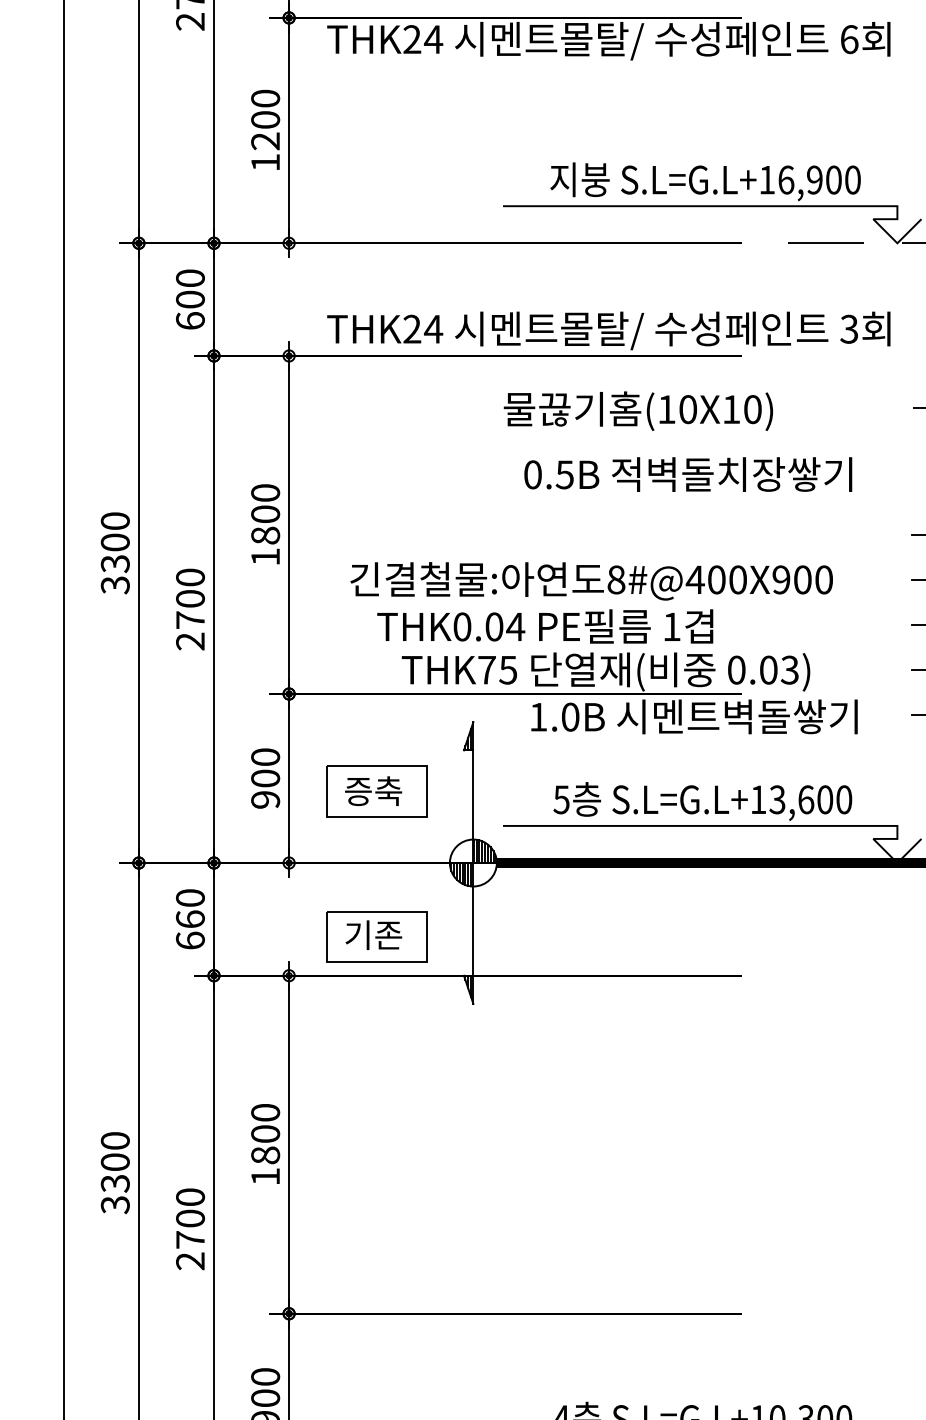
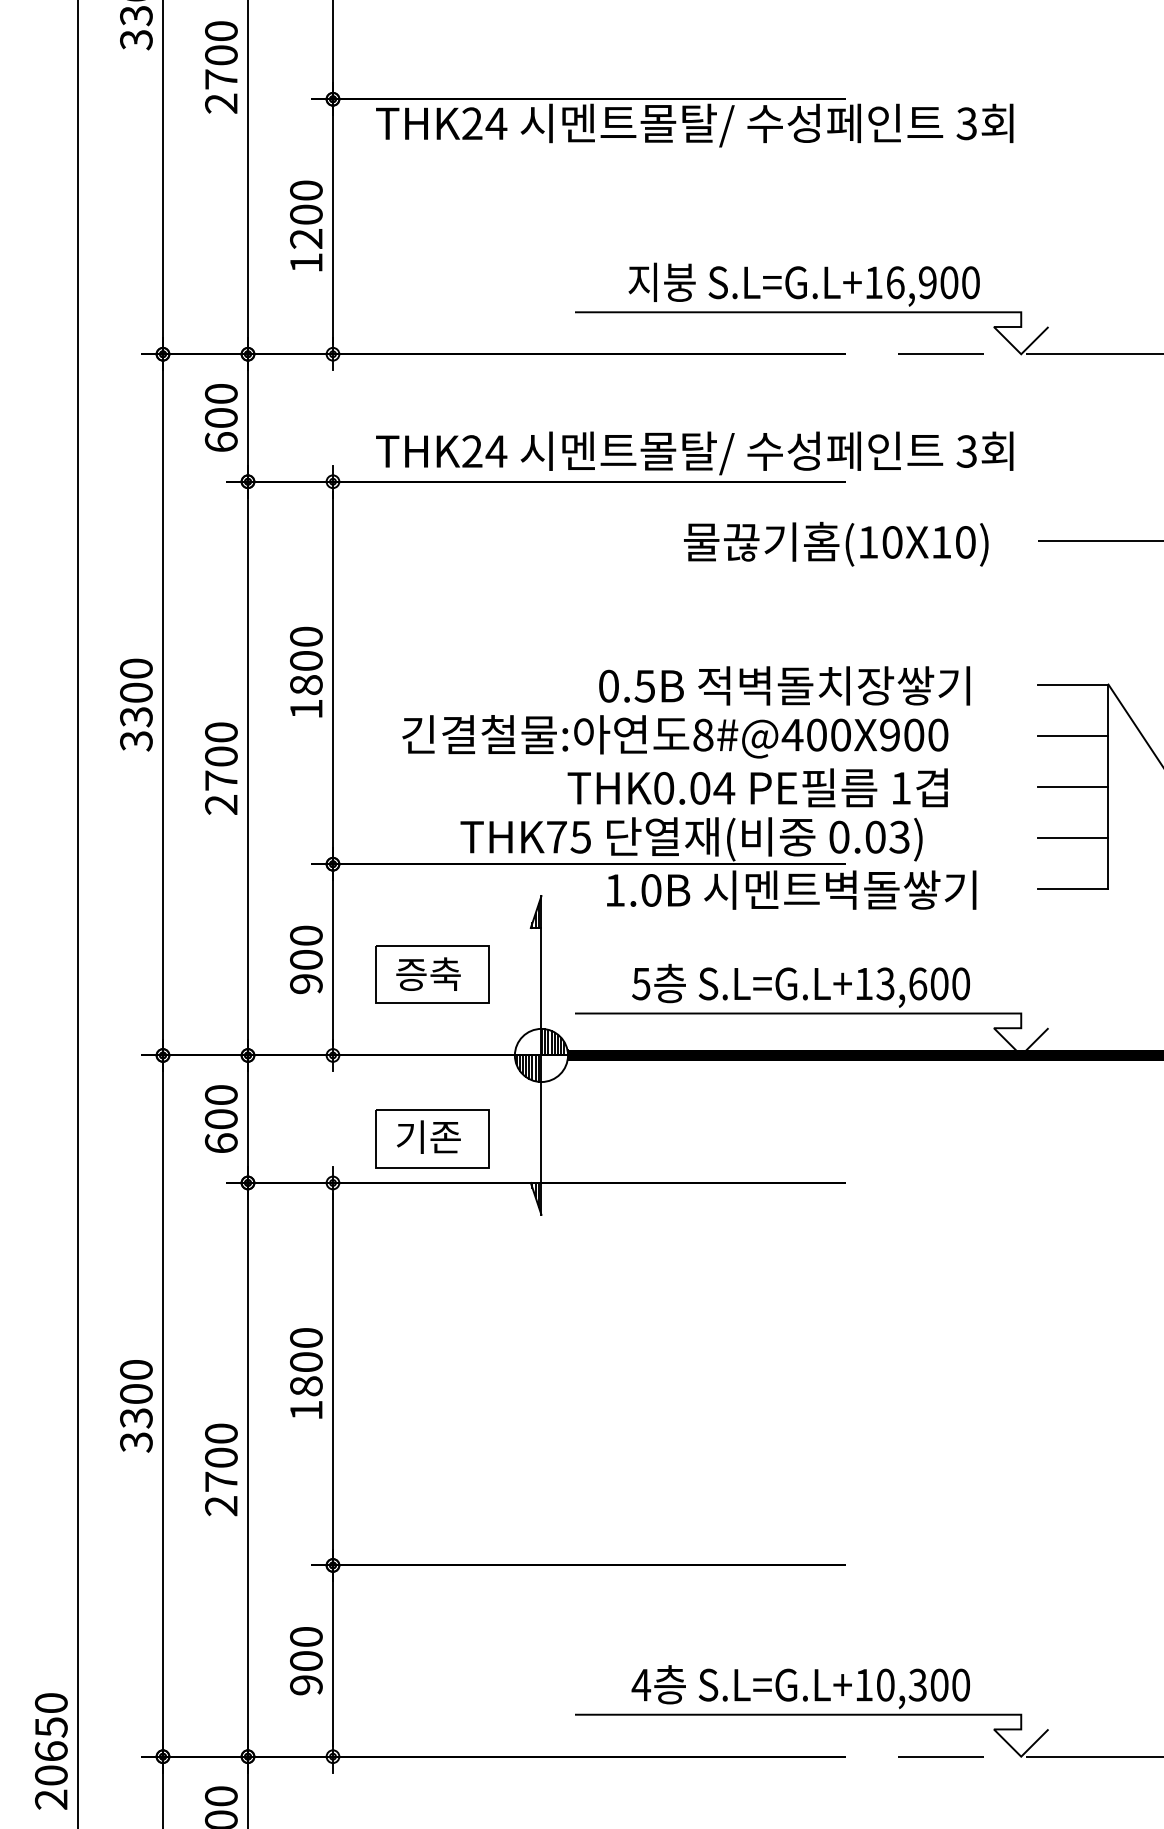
text: (849, 39) -> (966, 123), 6 -> 3
text: (638, 410) -> (836, 543), moved
text: (688, 474) -> (784, 685), moved
text: (544, 626) -> (757, 787), moved
text: (189, 919) -> (220, 1119), 660 -> 600

